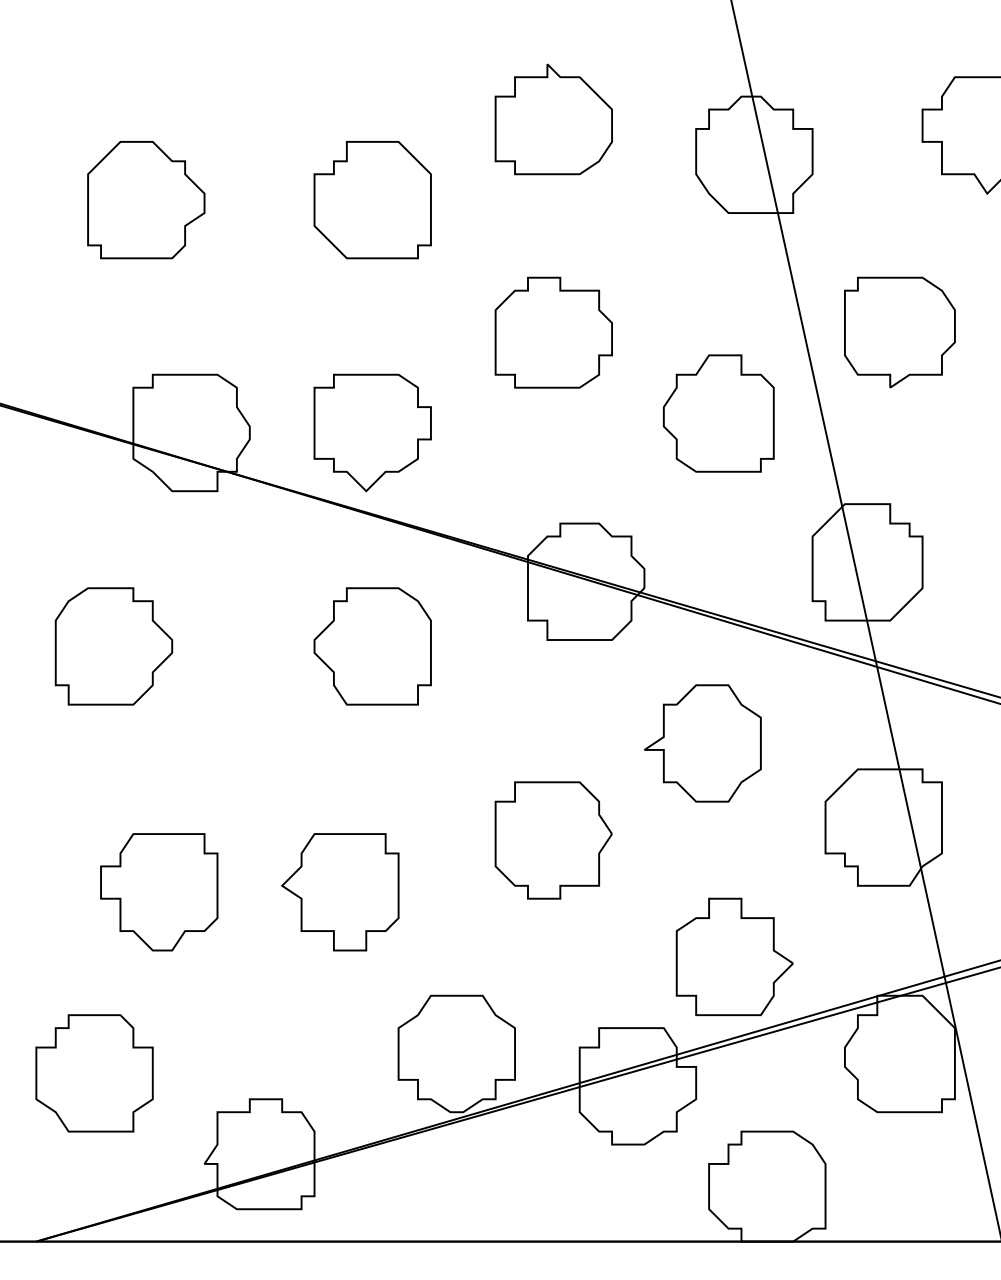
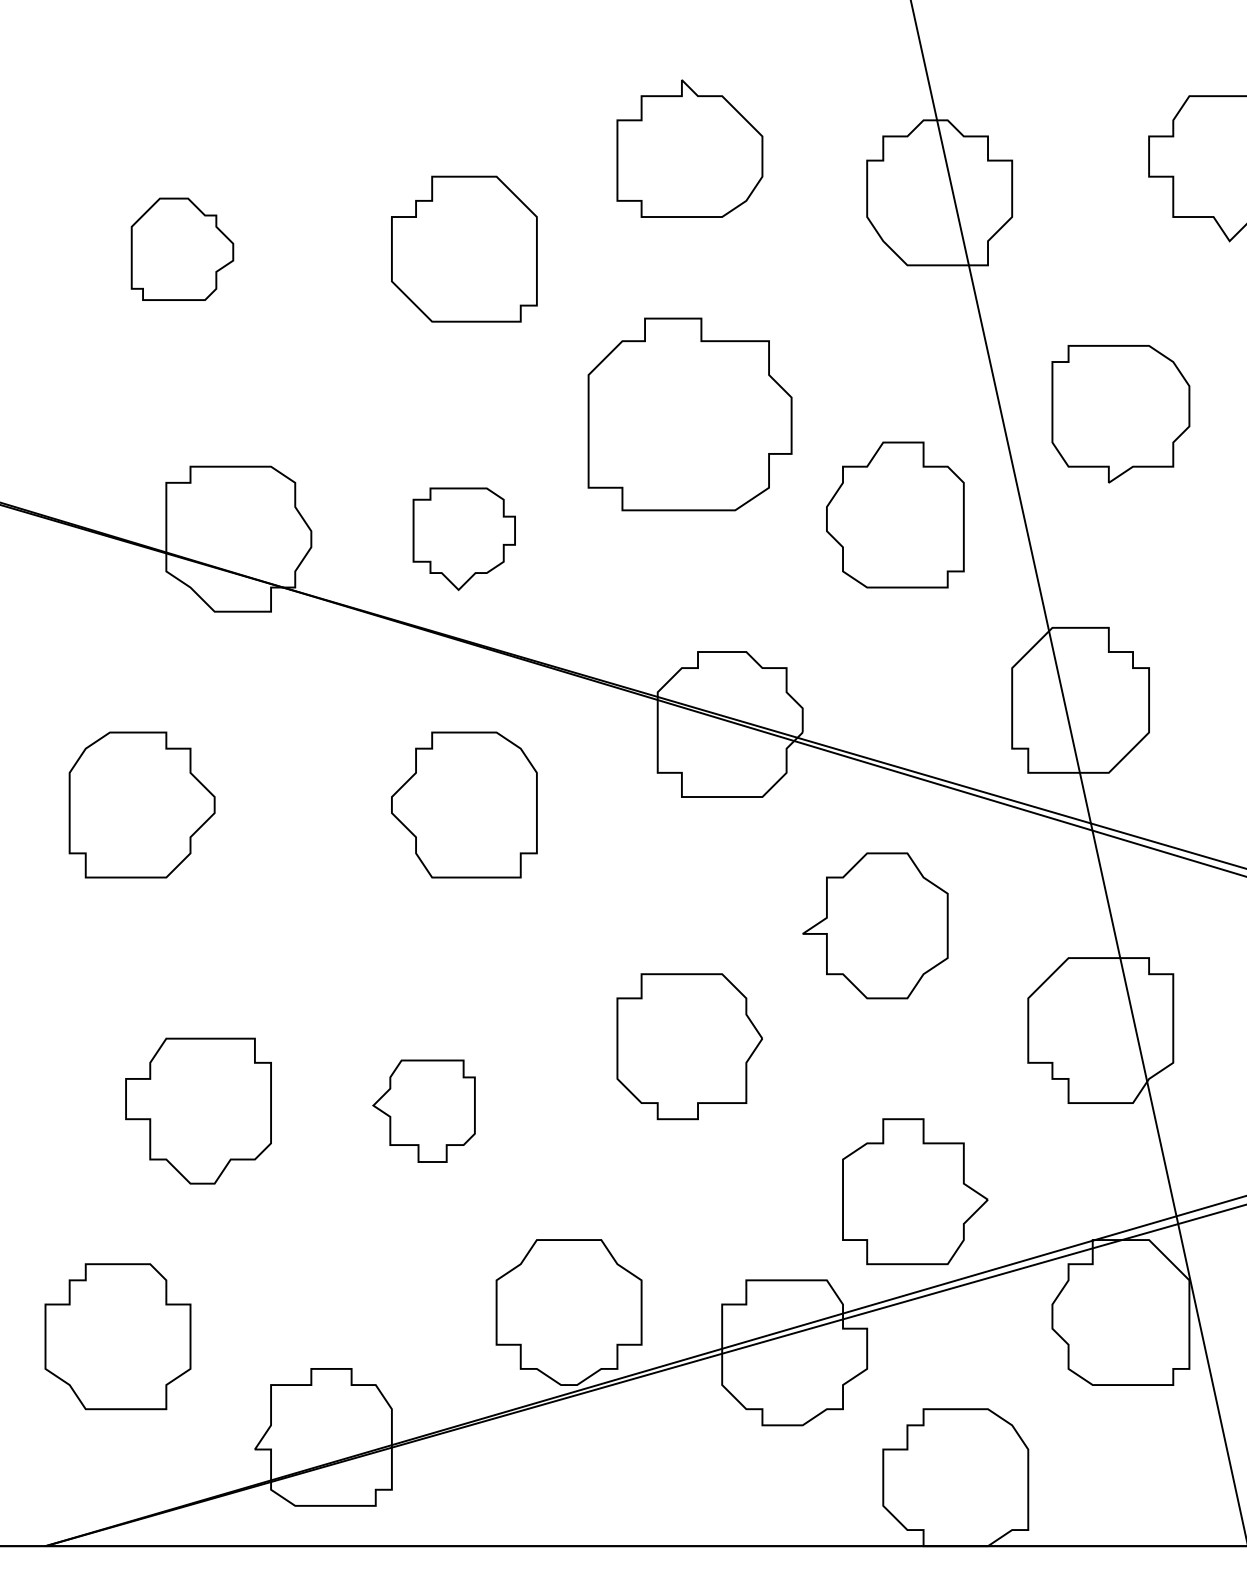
part: (146, 200) -> (182, 249), size x0.7
part: (553, 332) -> (689, 414), size x1.4
part: (372, 432) -> (464, 538), size x0.7
part: (340, 892) -> (424, 1111), size x0.7

